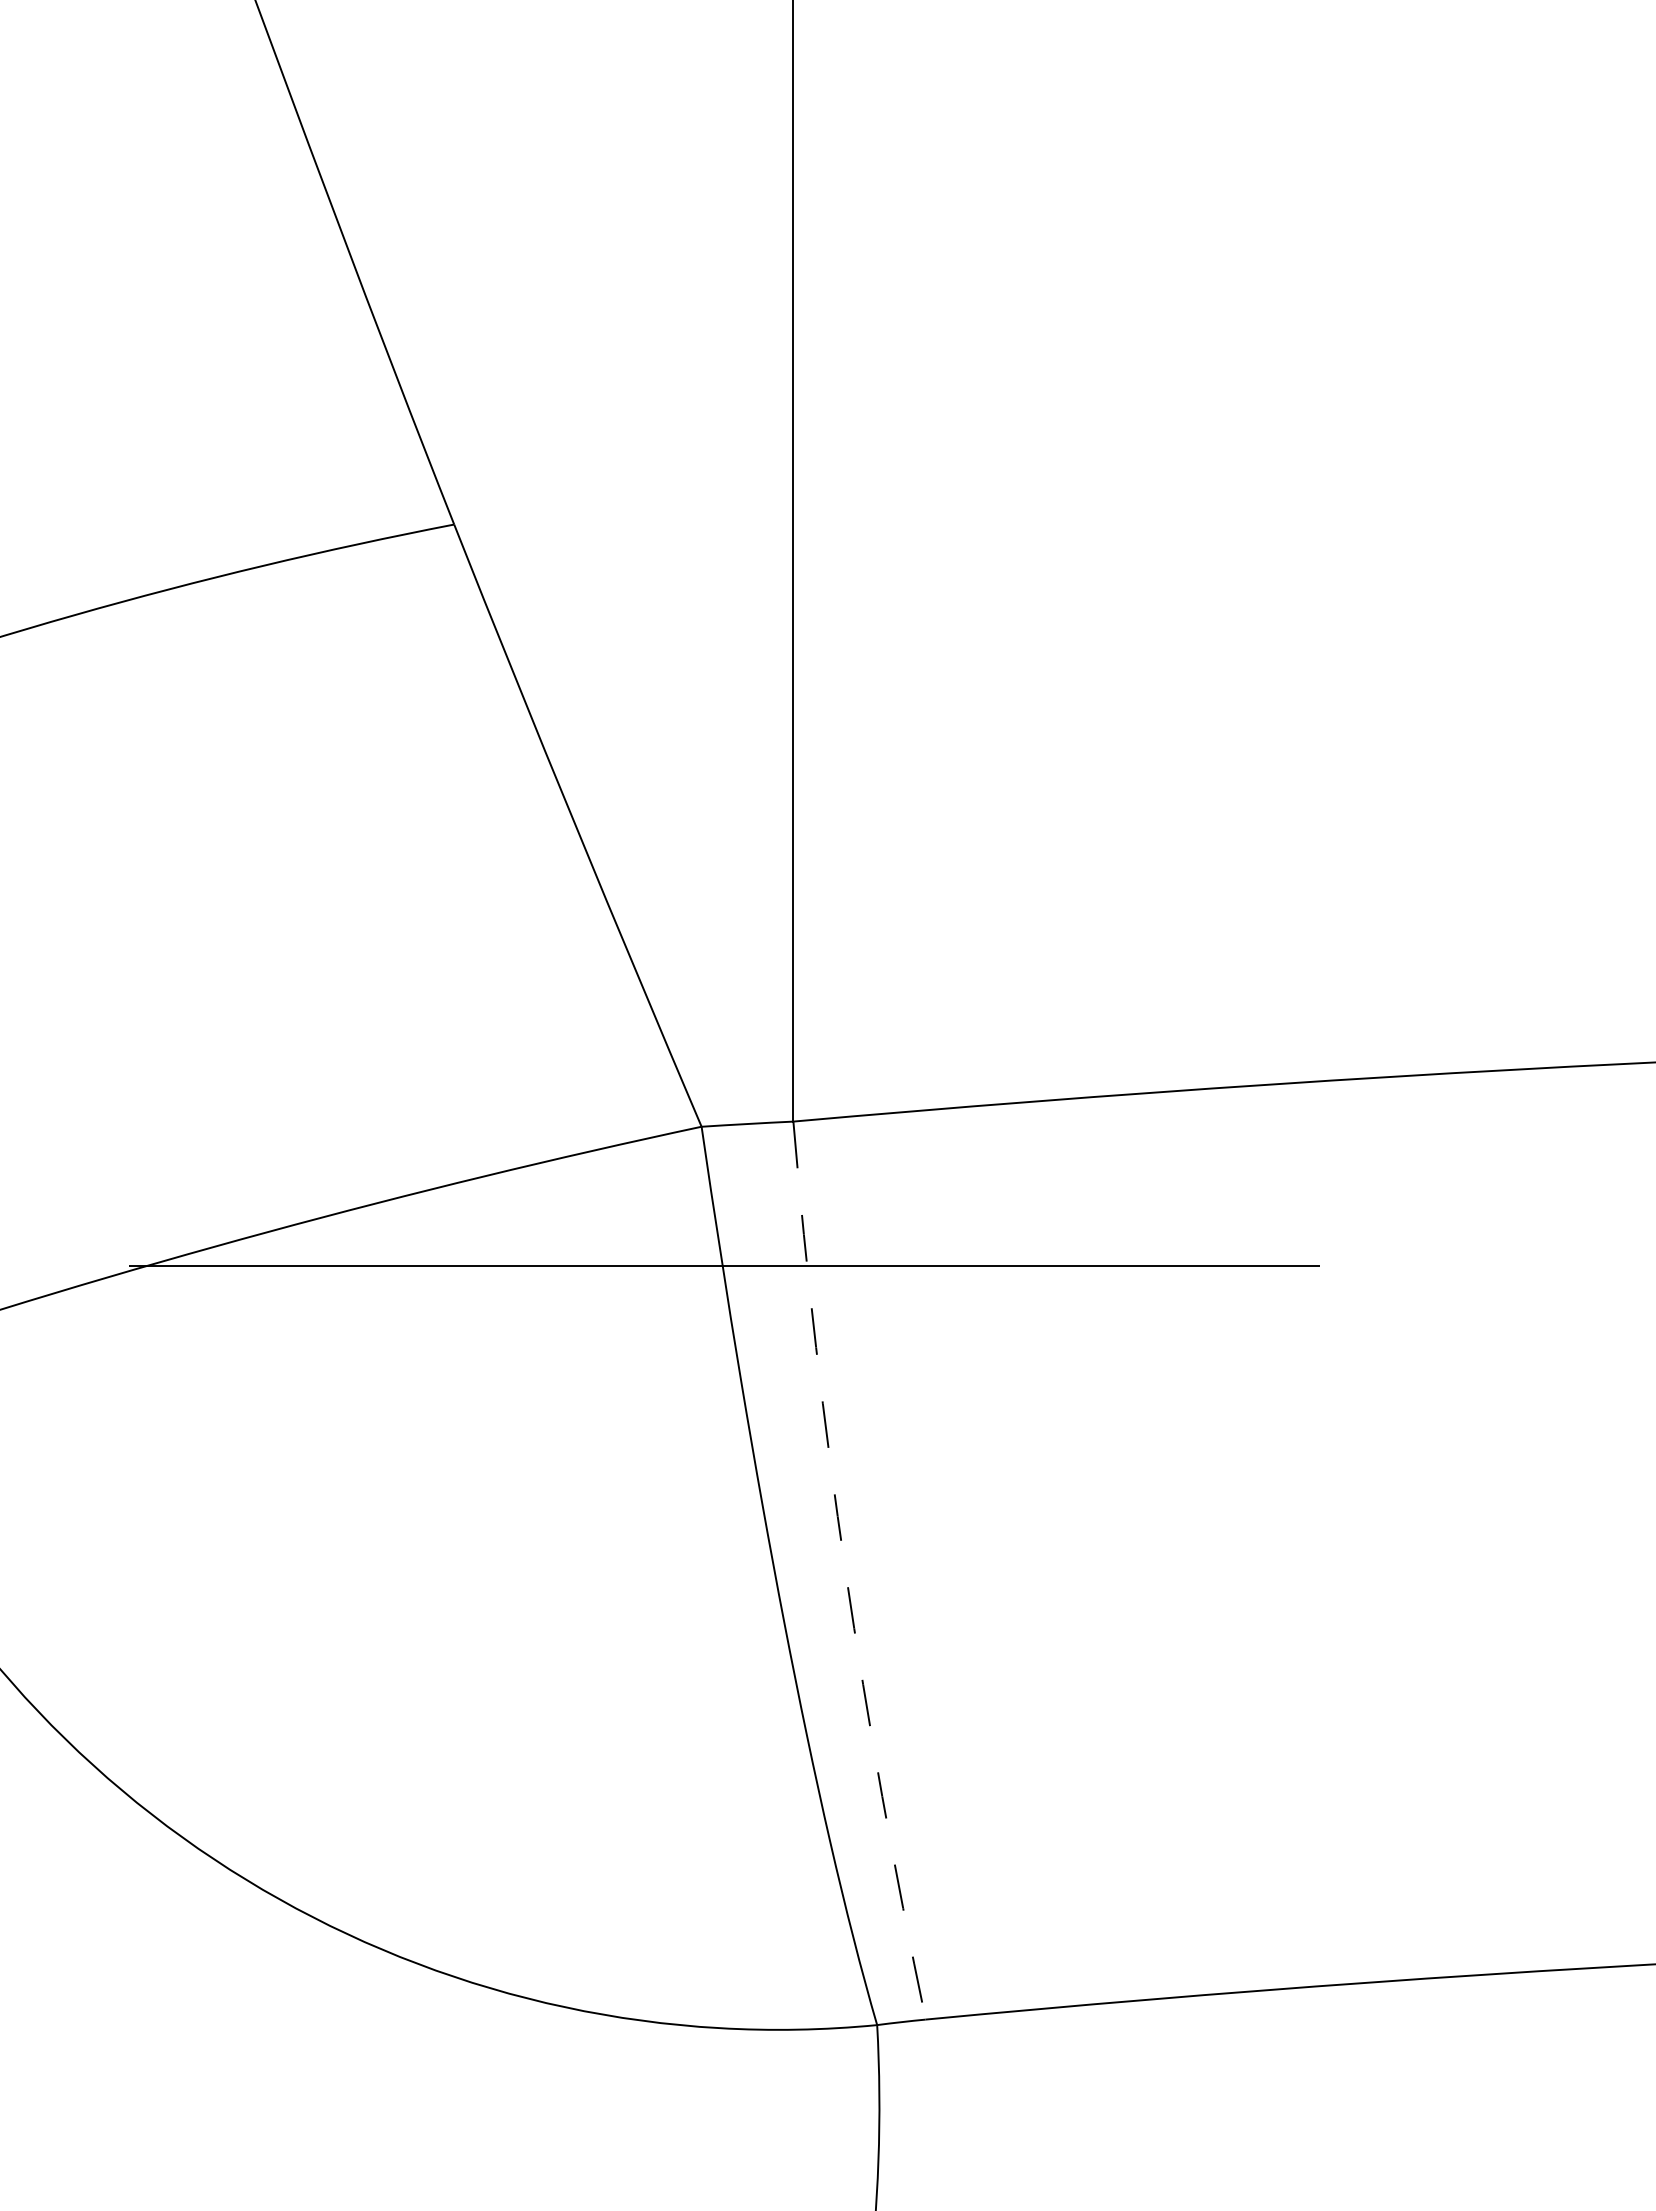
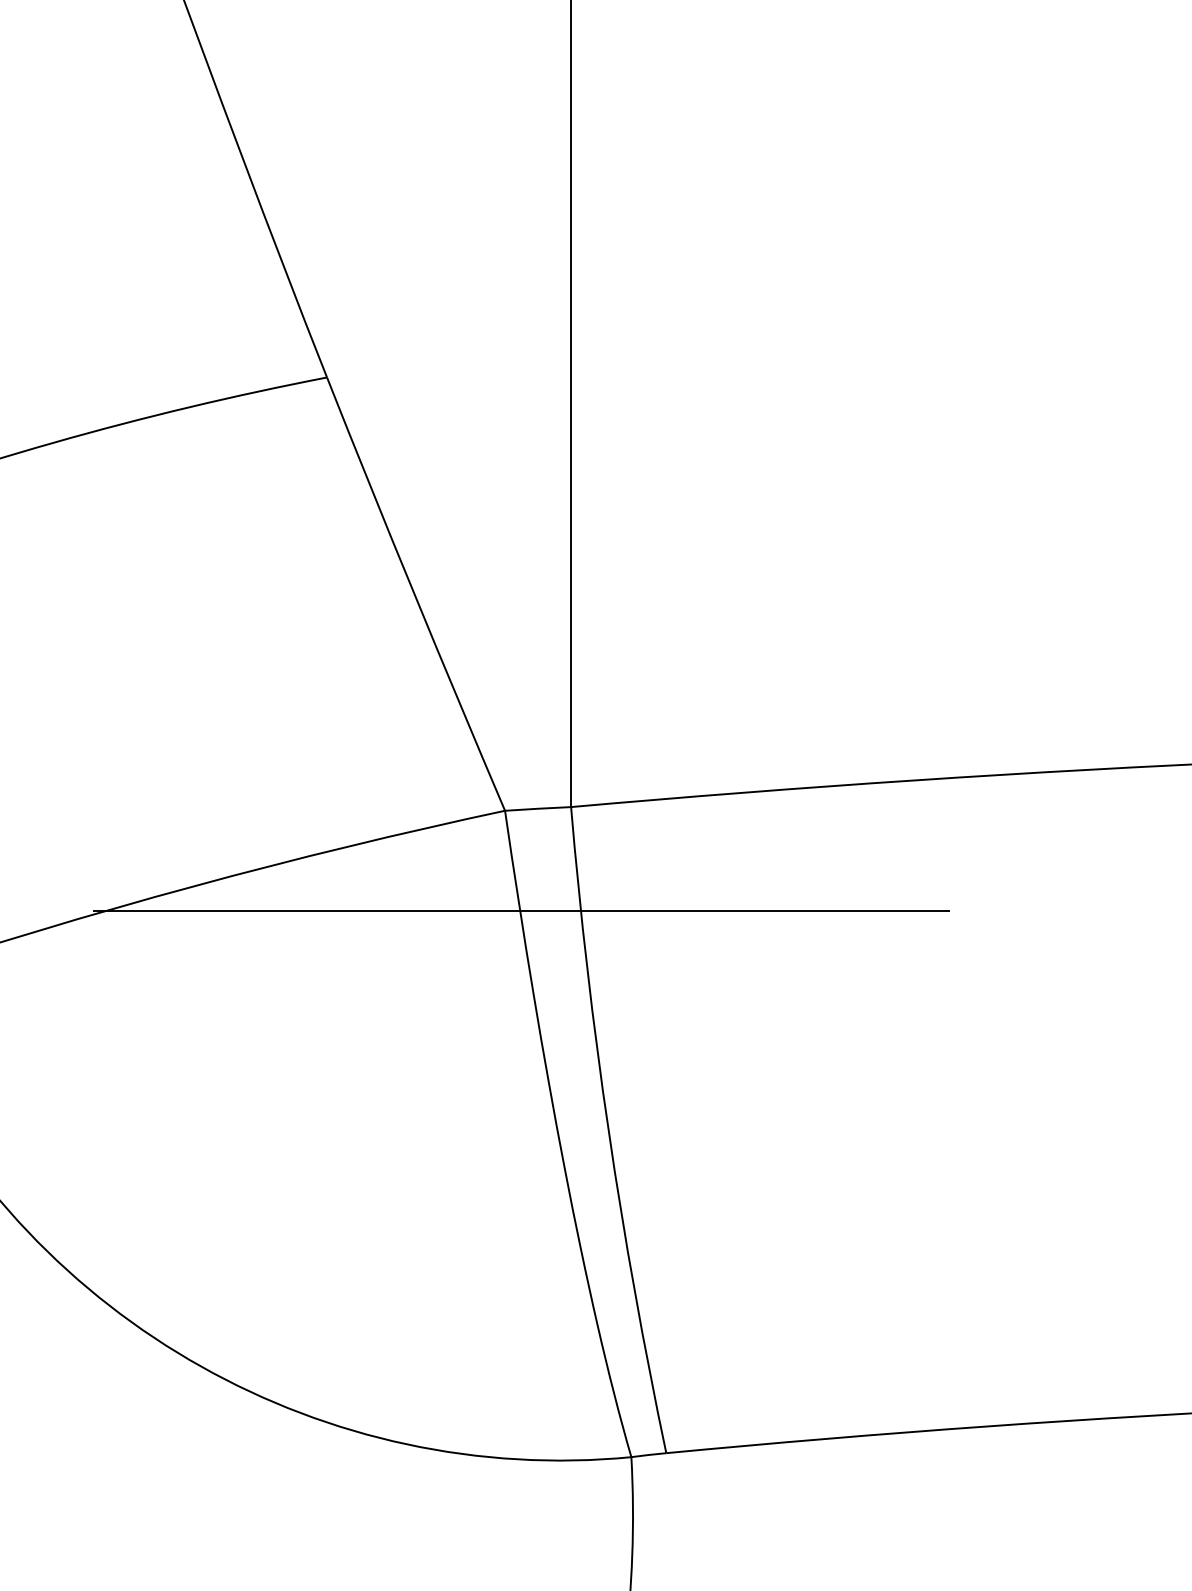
arc: (845, 1572) -> (608, 1131), dashed -> solid

